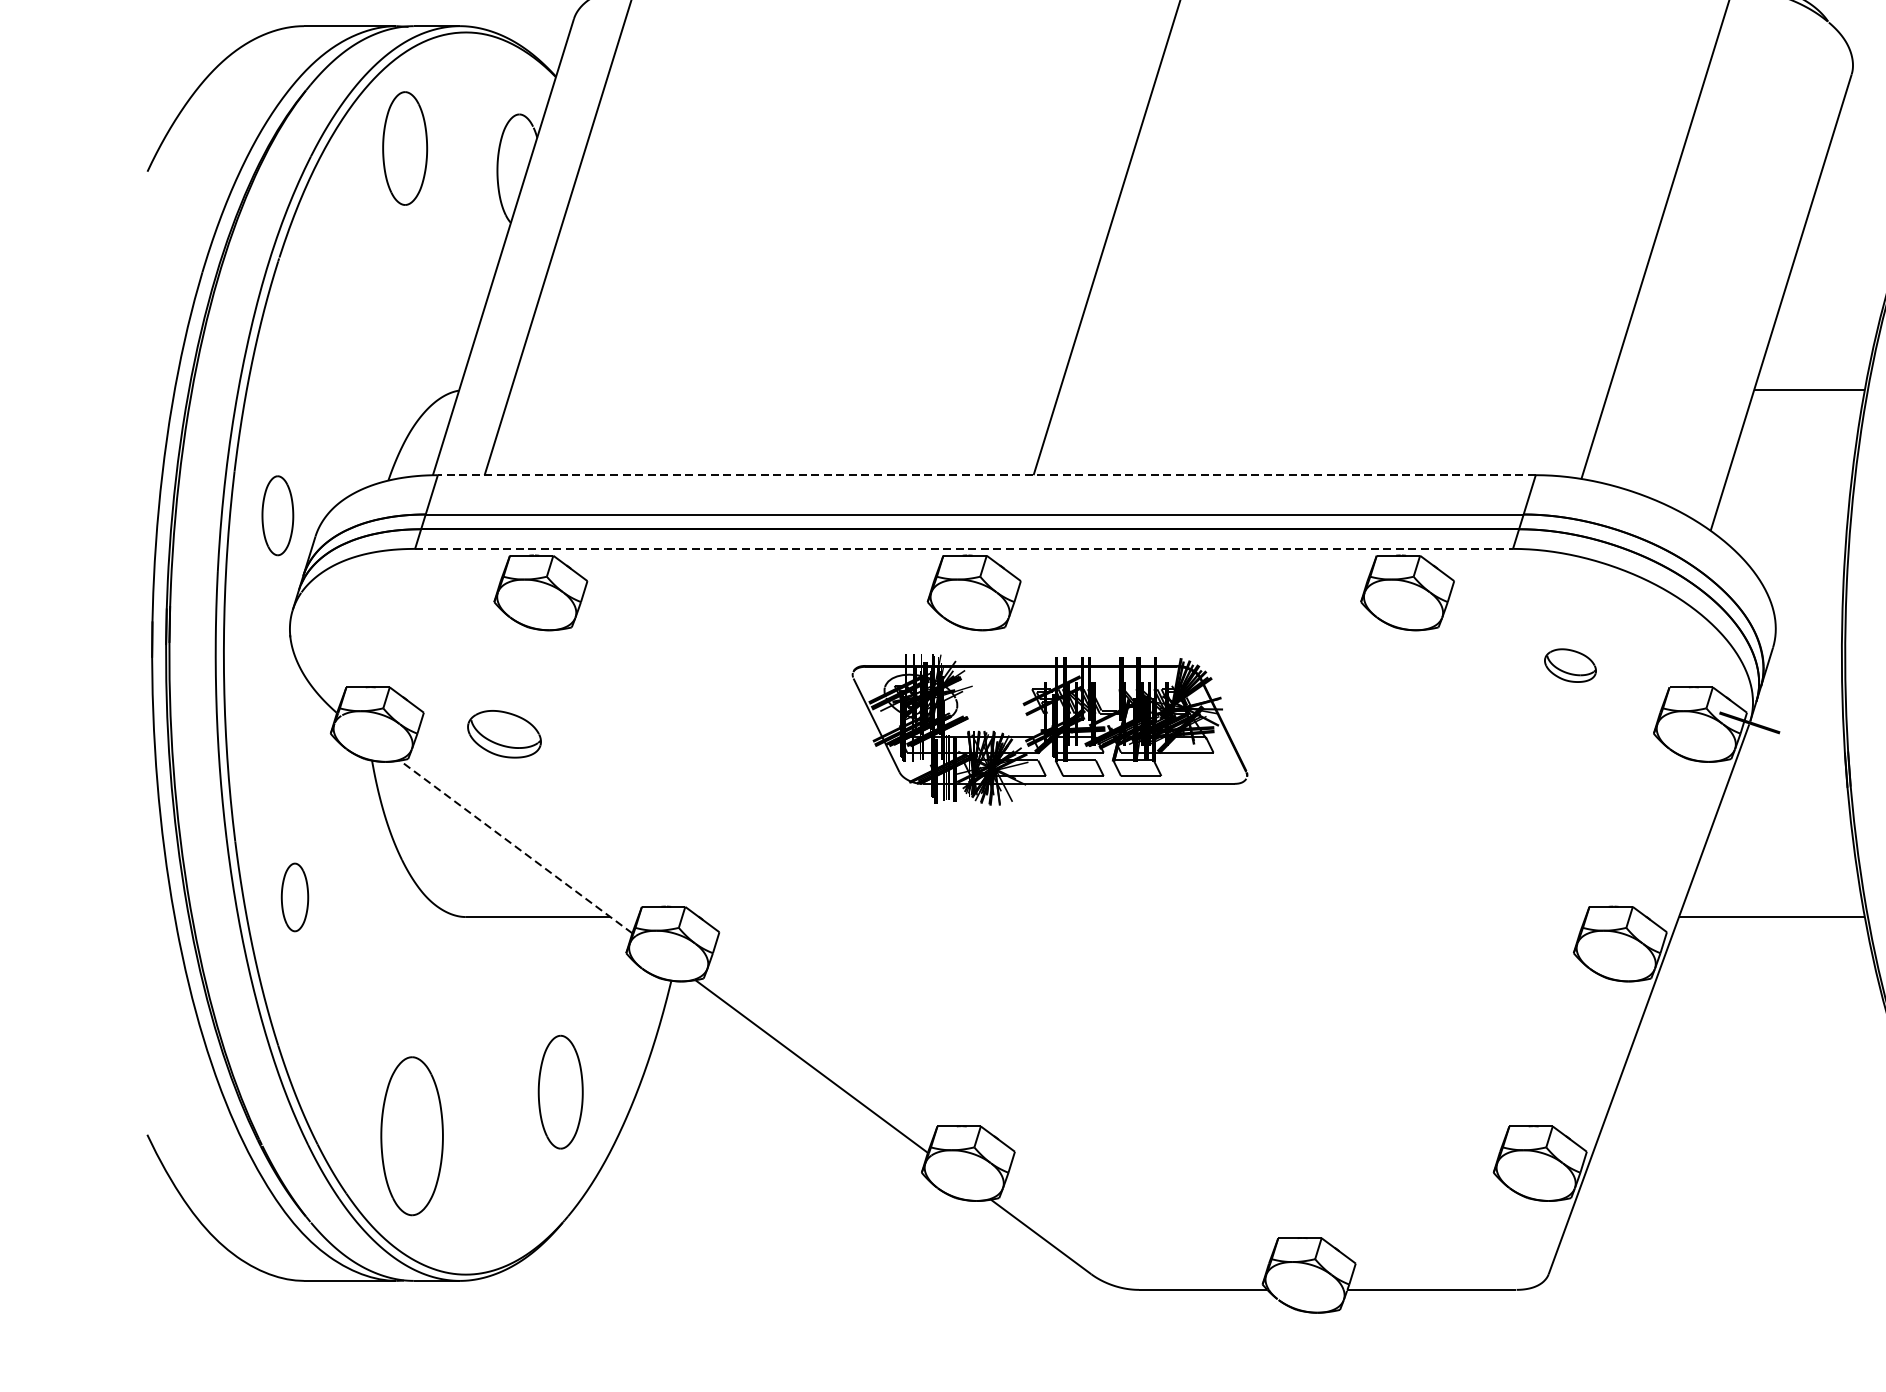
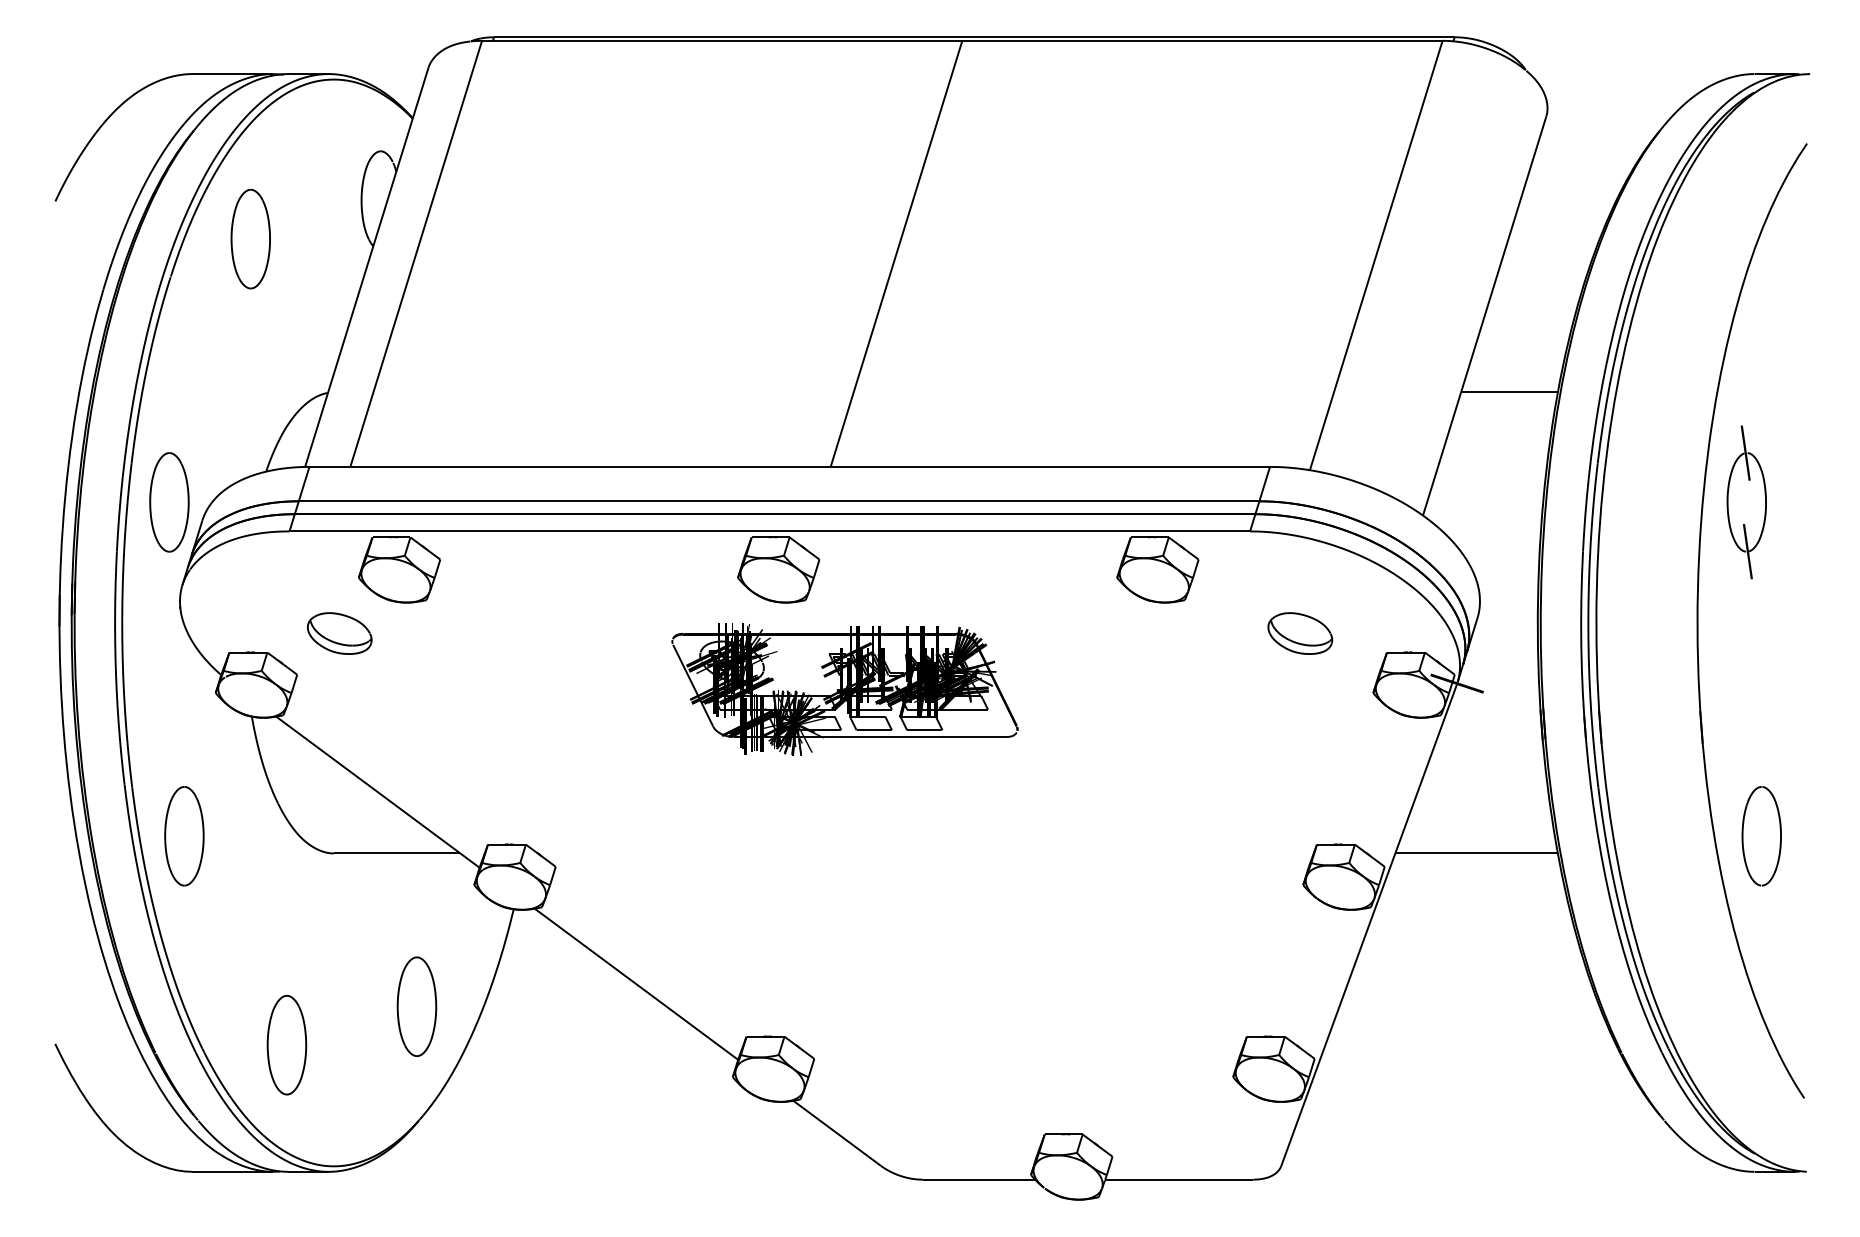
part: (404, 147) -> (250, 238), moved
line: (986, 474) -> (789, 466), dashed -> solid
part: (277, 515) -> (169, 502), size x1.43
line: (964, 549) -> (770, 531), dashed -> solid
part: (1570, 665) -> (1300, 633), size x1.43
part: (504, 734) -> (339, 633), moved
line: (515, 847) -> (377, 792), dashed -> solid
part: (295, 897) -> (184, 836), size x1.67
part: (411, 1135) -> (286, 1044), size x0.71

